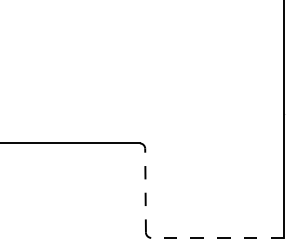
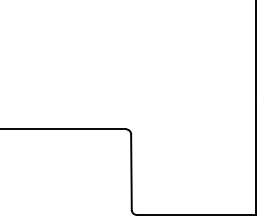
line: (145, 190) -> (131, 172), dashed -> solid
line: (217, 237) -> (196, 214), dashed -> solid

